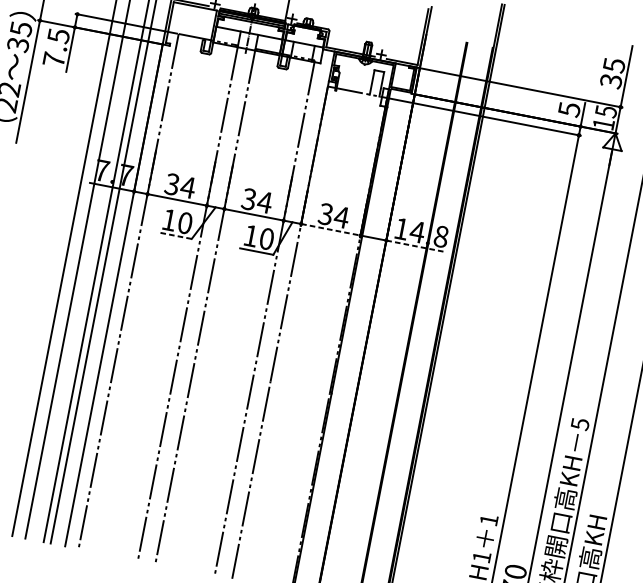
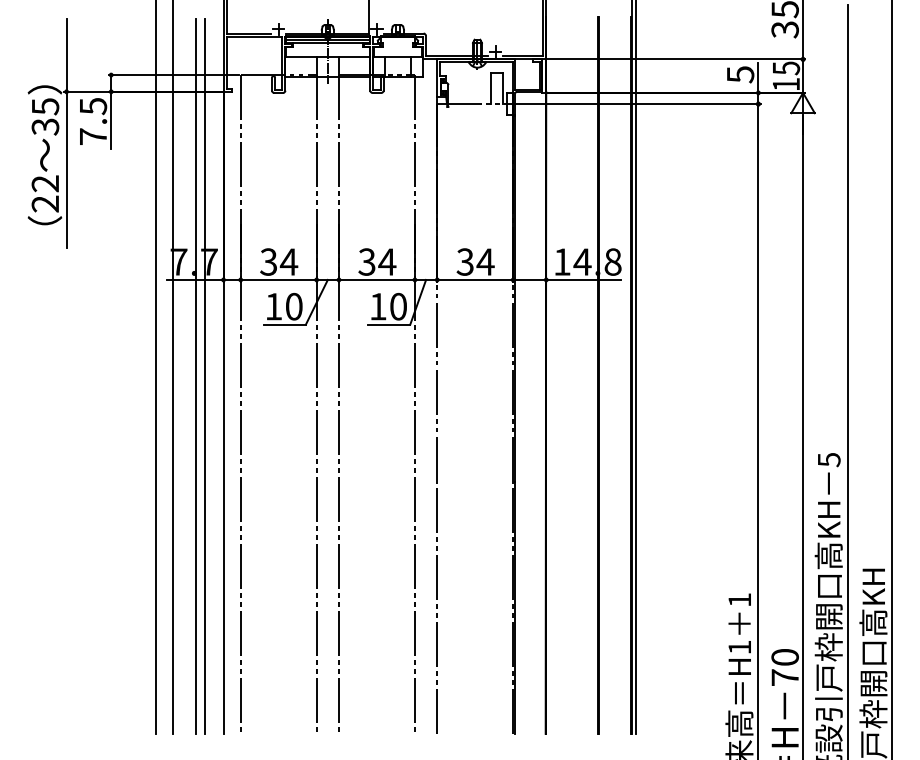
line: (331, 229) -> (475, 279), dashed -> solid
line: (175, 235) -> (284, 324), dashed -> solid
line: (415, 245) -> (583, 279), dashed -> solid

